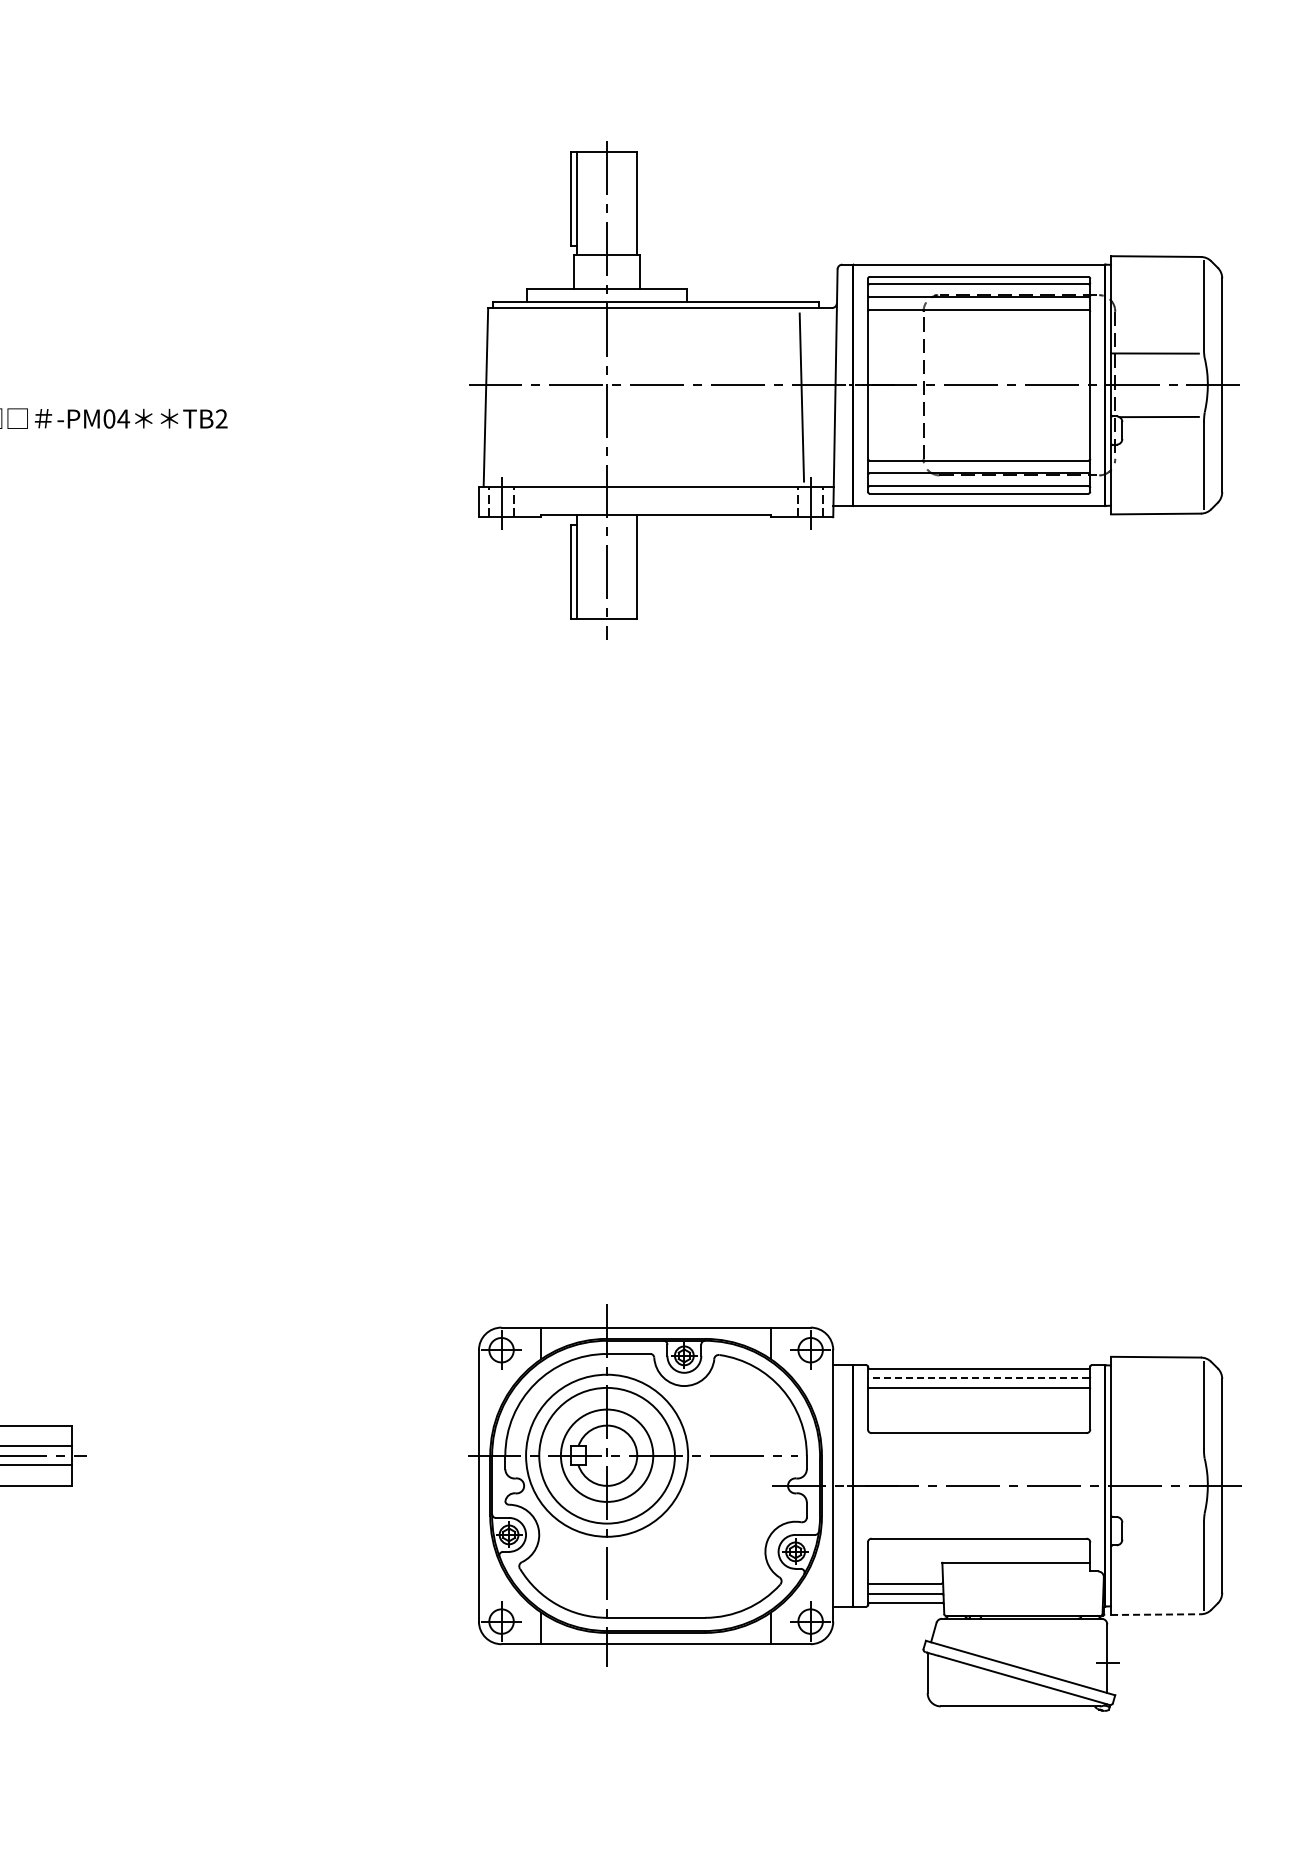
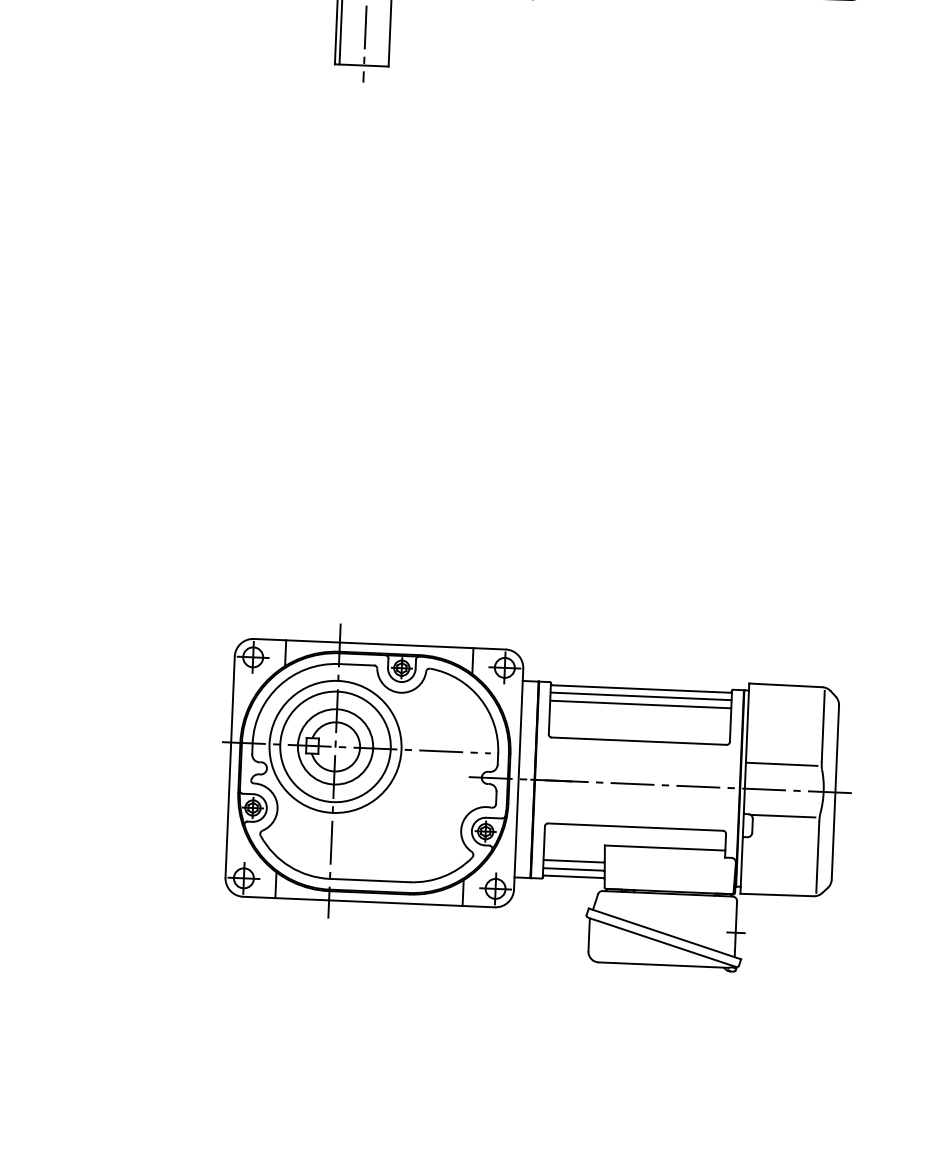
line: (978, 1378) -> (640, 696), dashed -> solid
line: (1154, 1454) -> (781, 764), added
line: (1158, 1517) -> (782, 816), added
line: (1155, 1614) -> (776, 894), dashed -> solid

